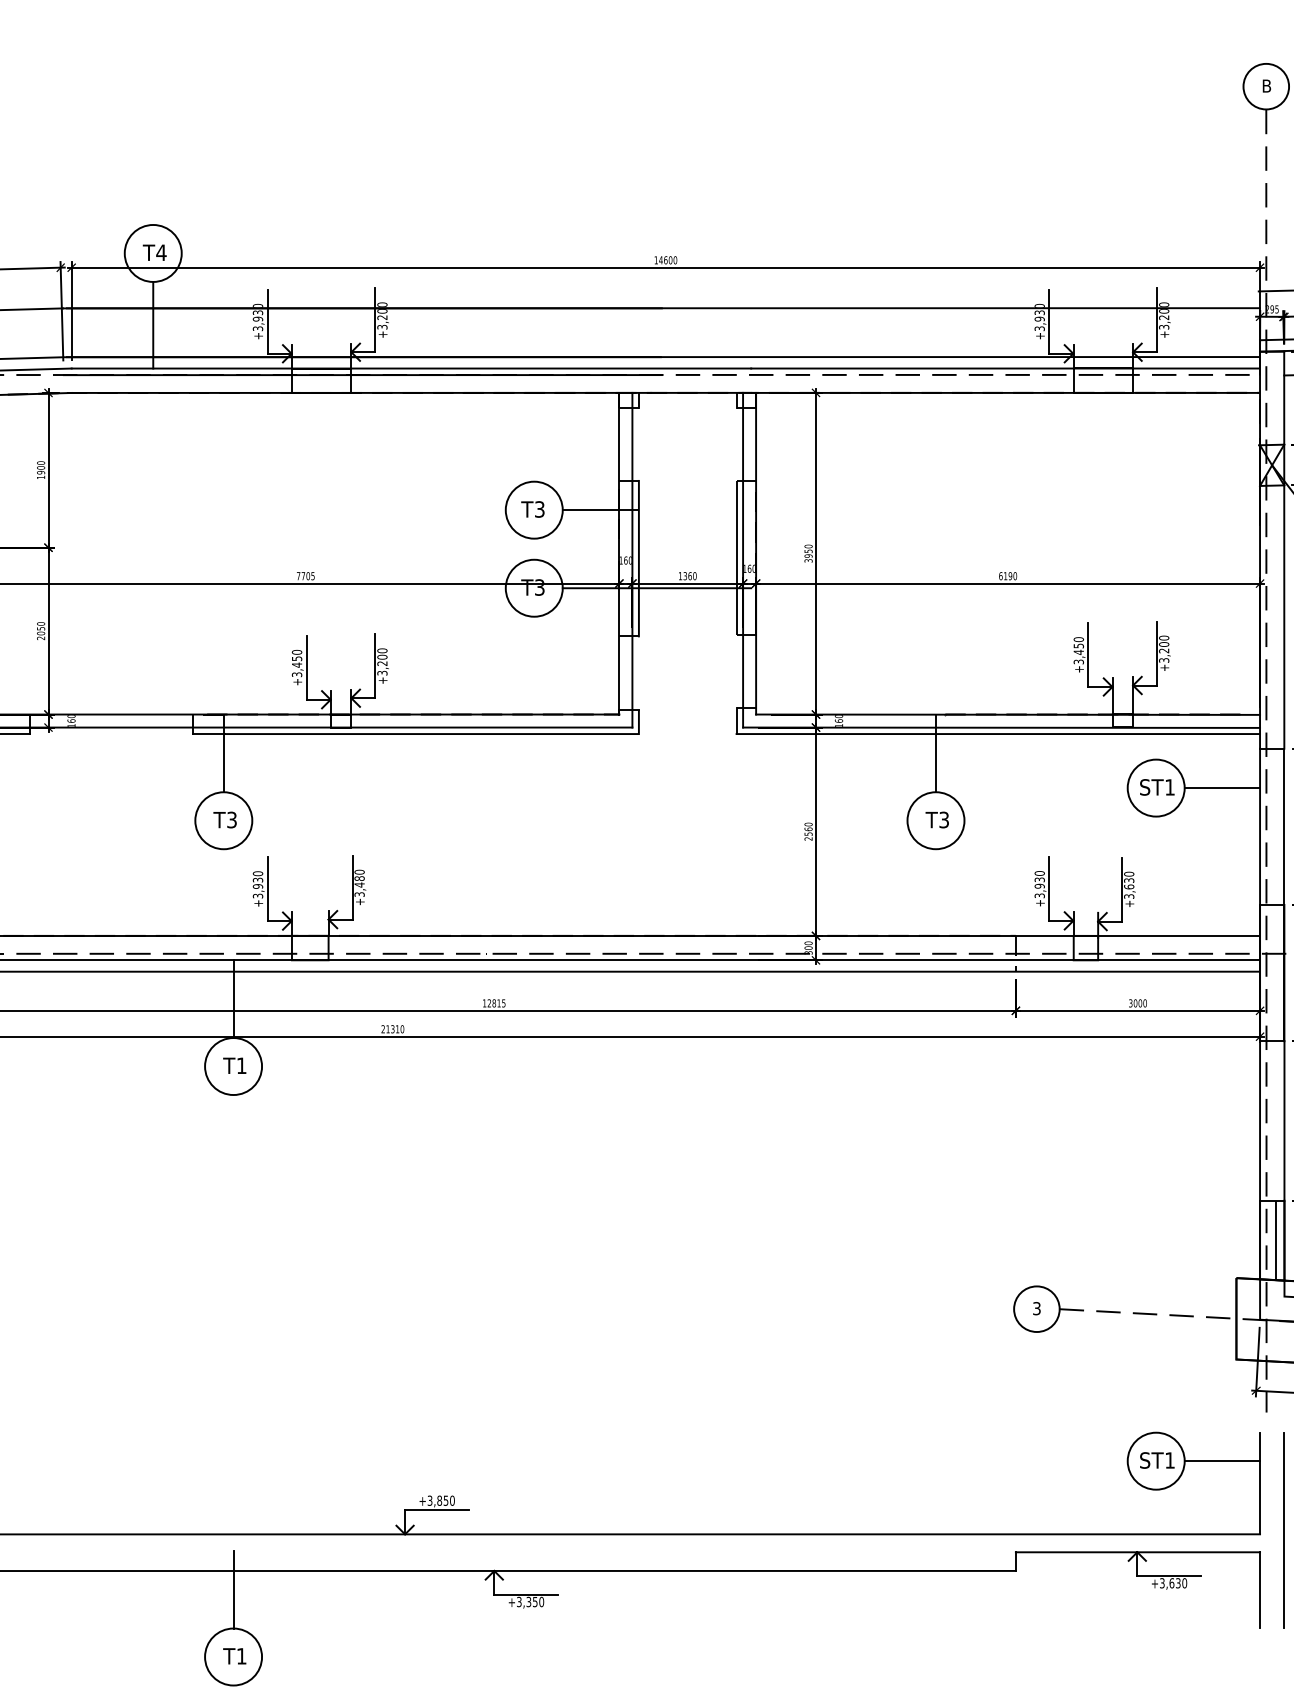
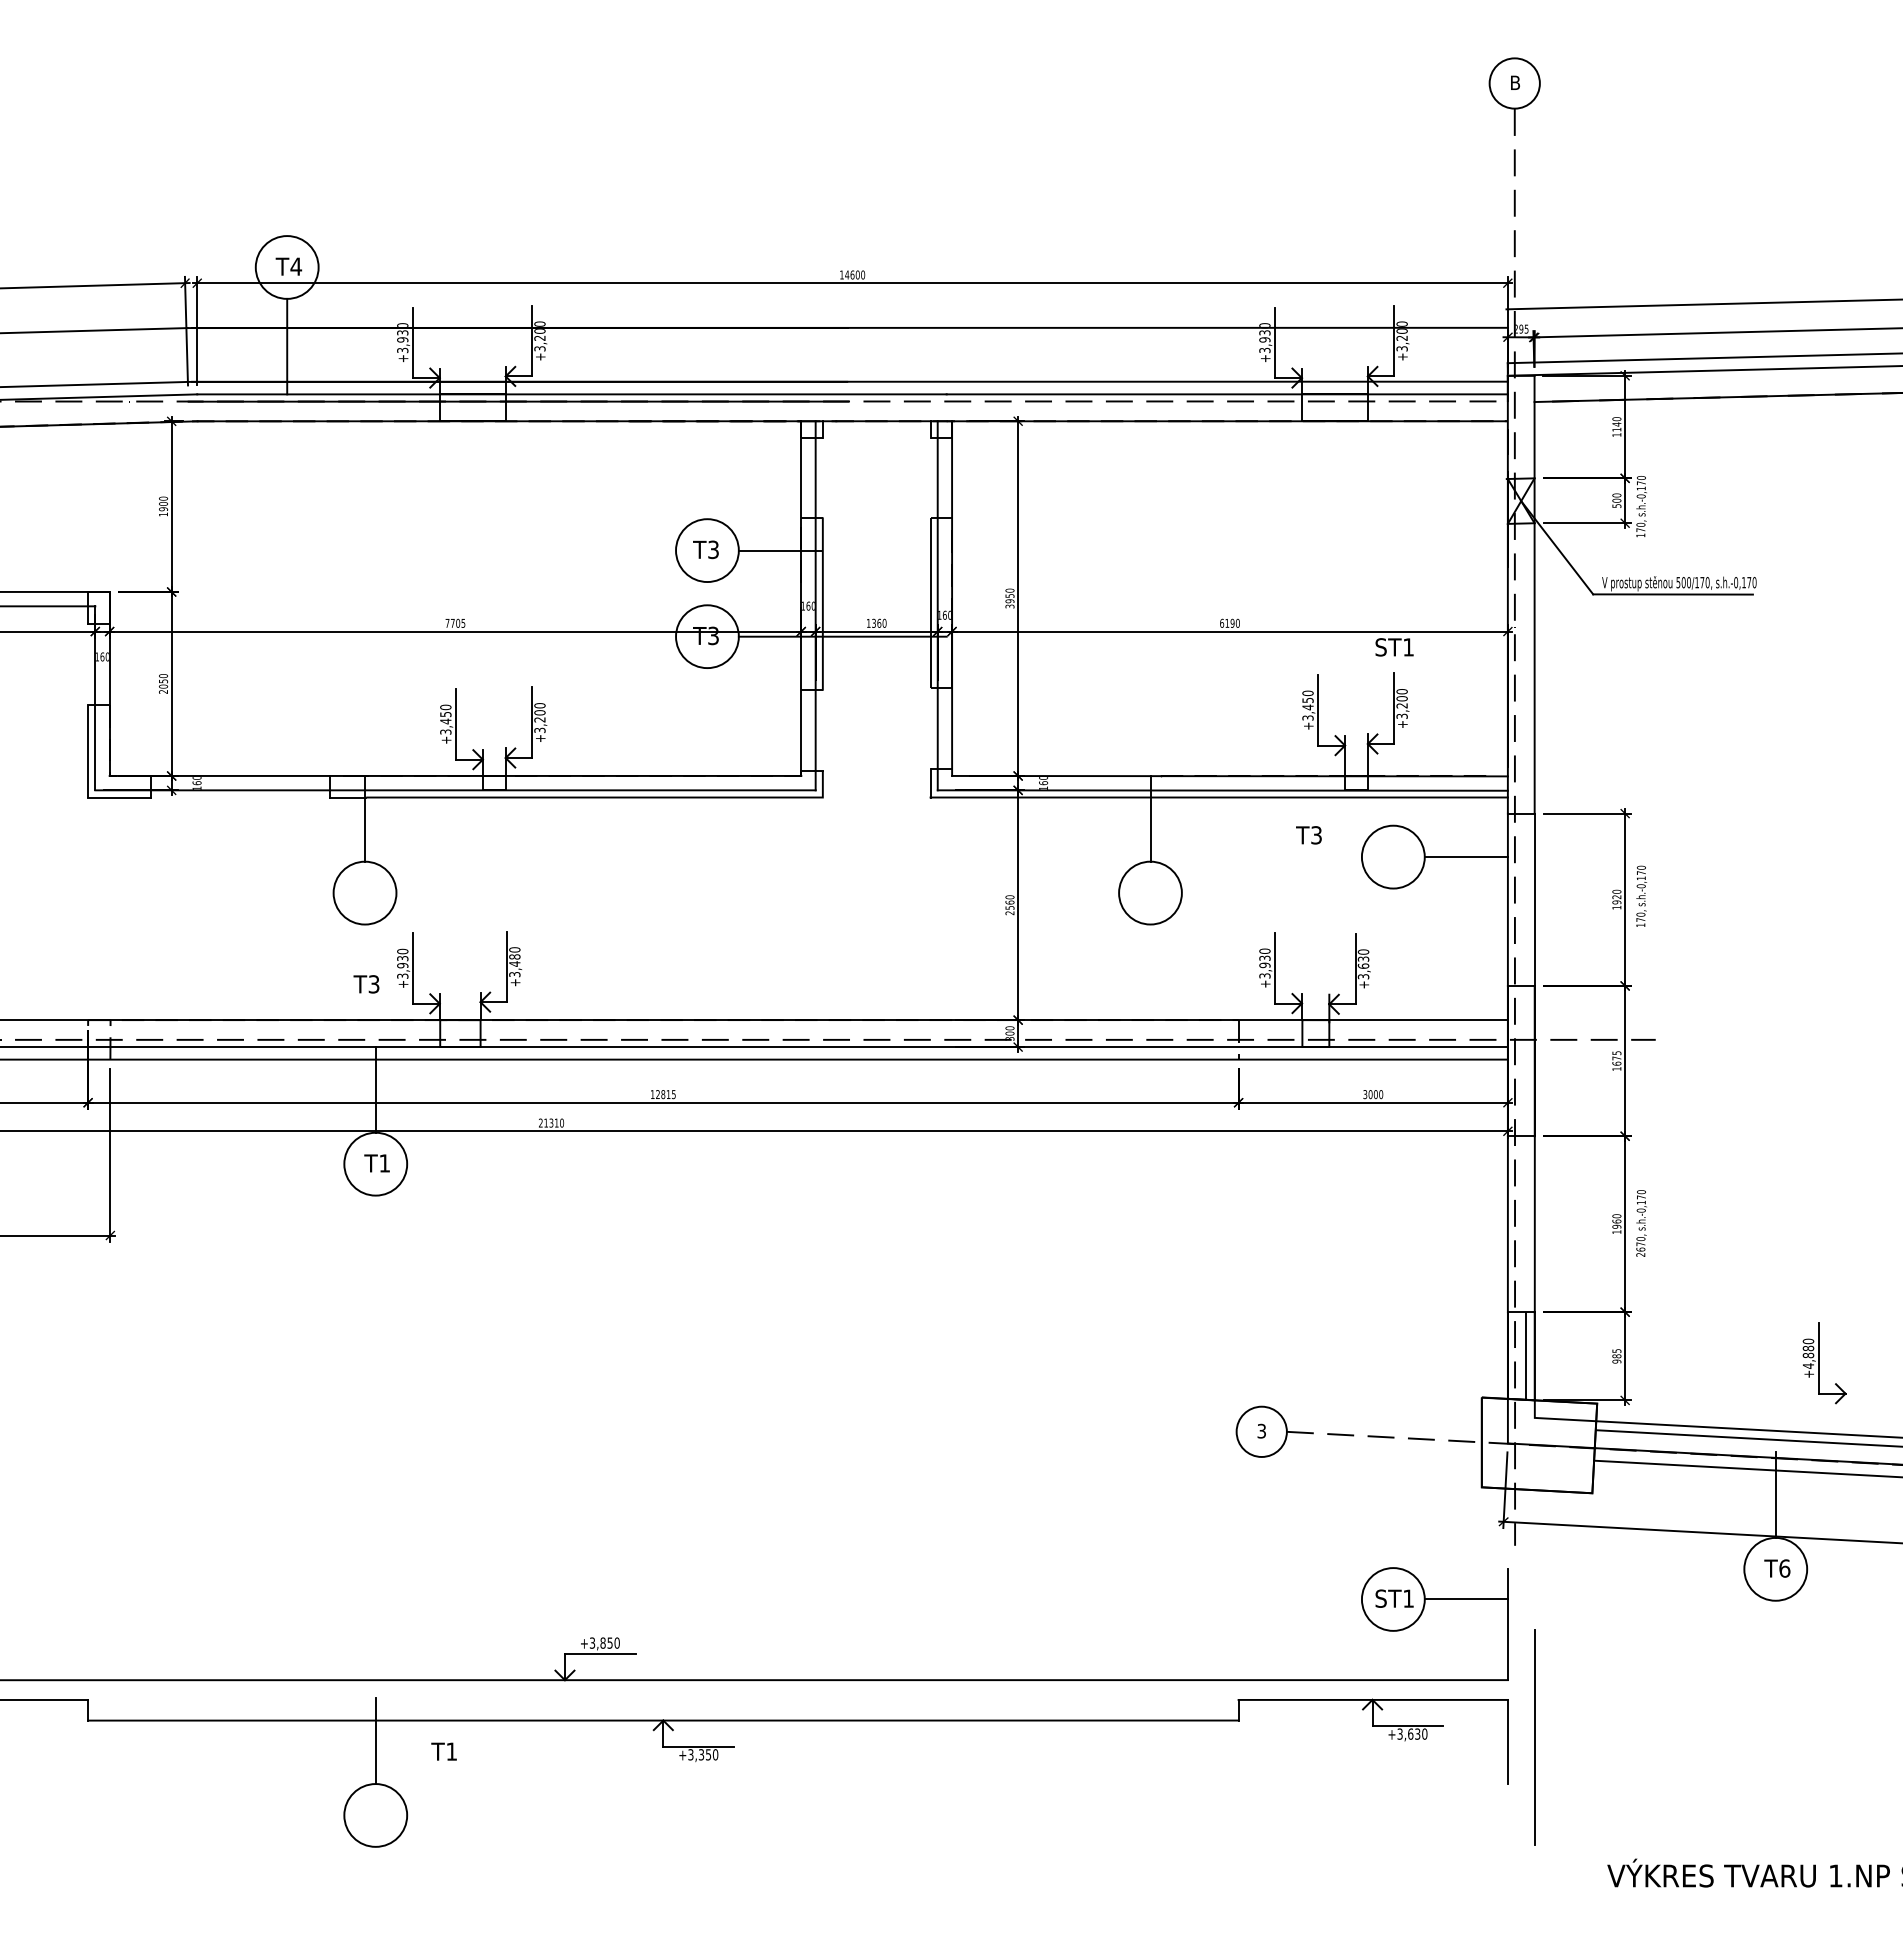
text: (1157, 787) -> (1394, 647), moved
text: (225, 820) -> (366, 984), moved
text: (936, 820) -> (1308, 835), moved
line: (1284, 1531) -> (1534, 1737), moved
text: (234, 1656) -> (443, 1751), moved

